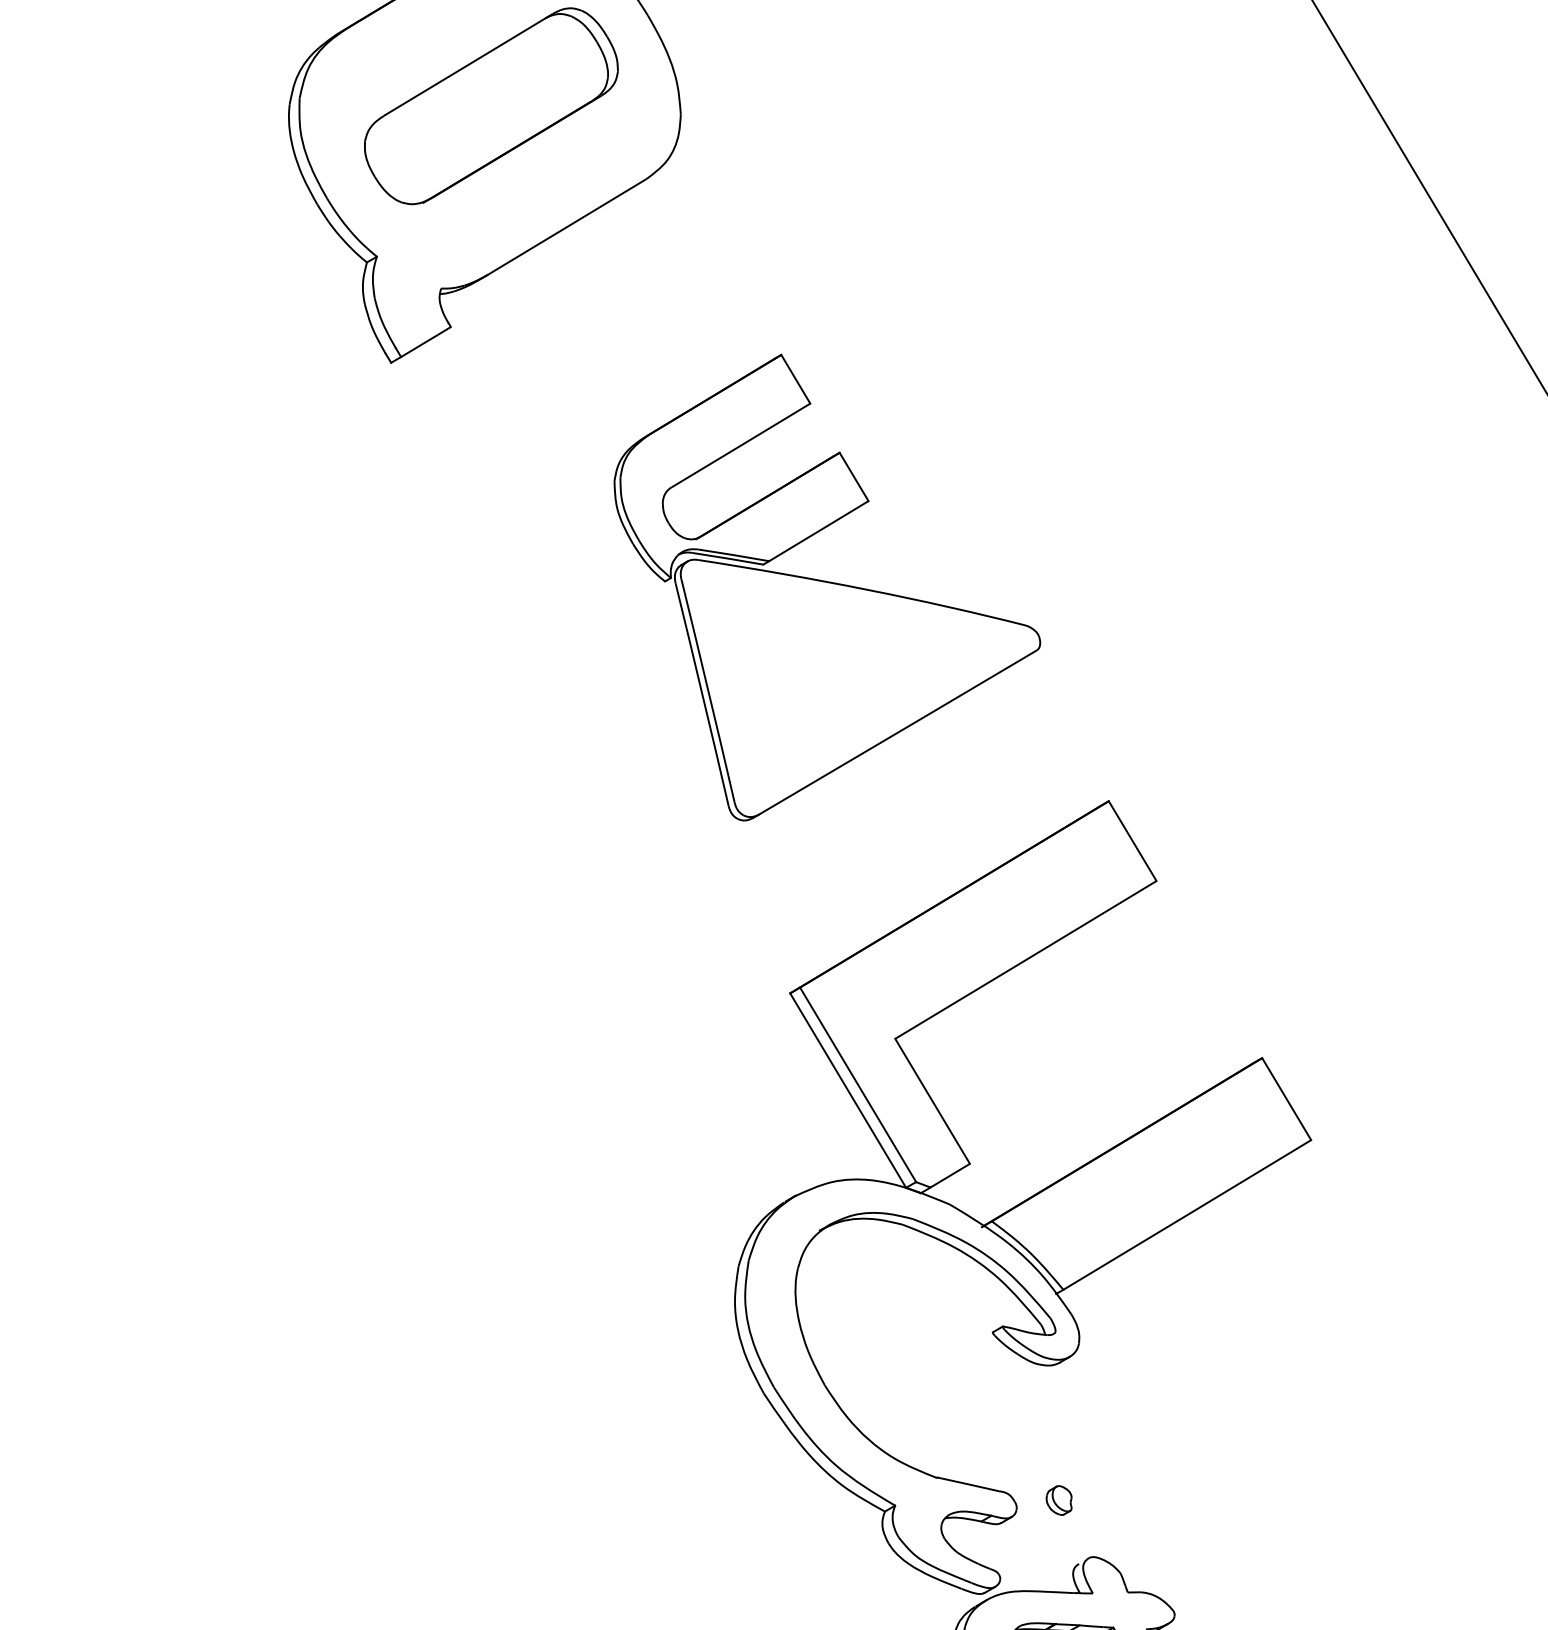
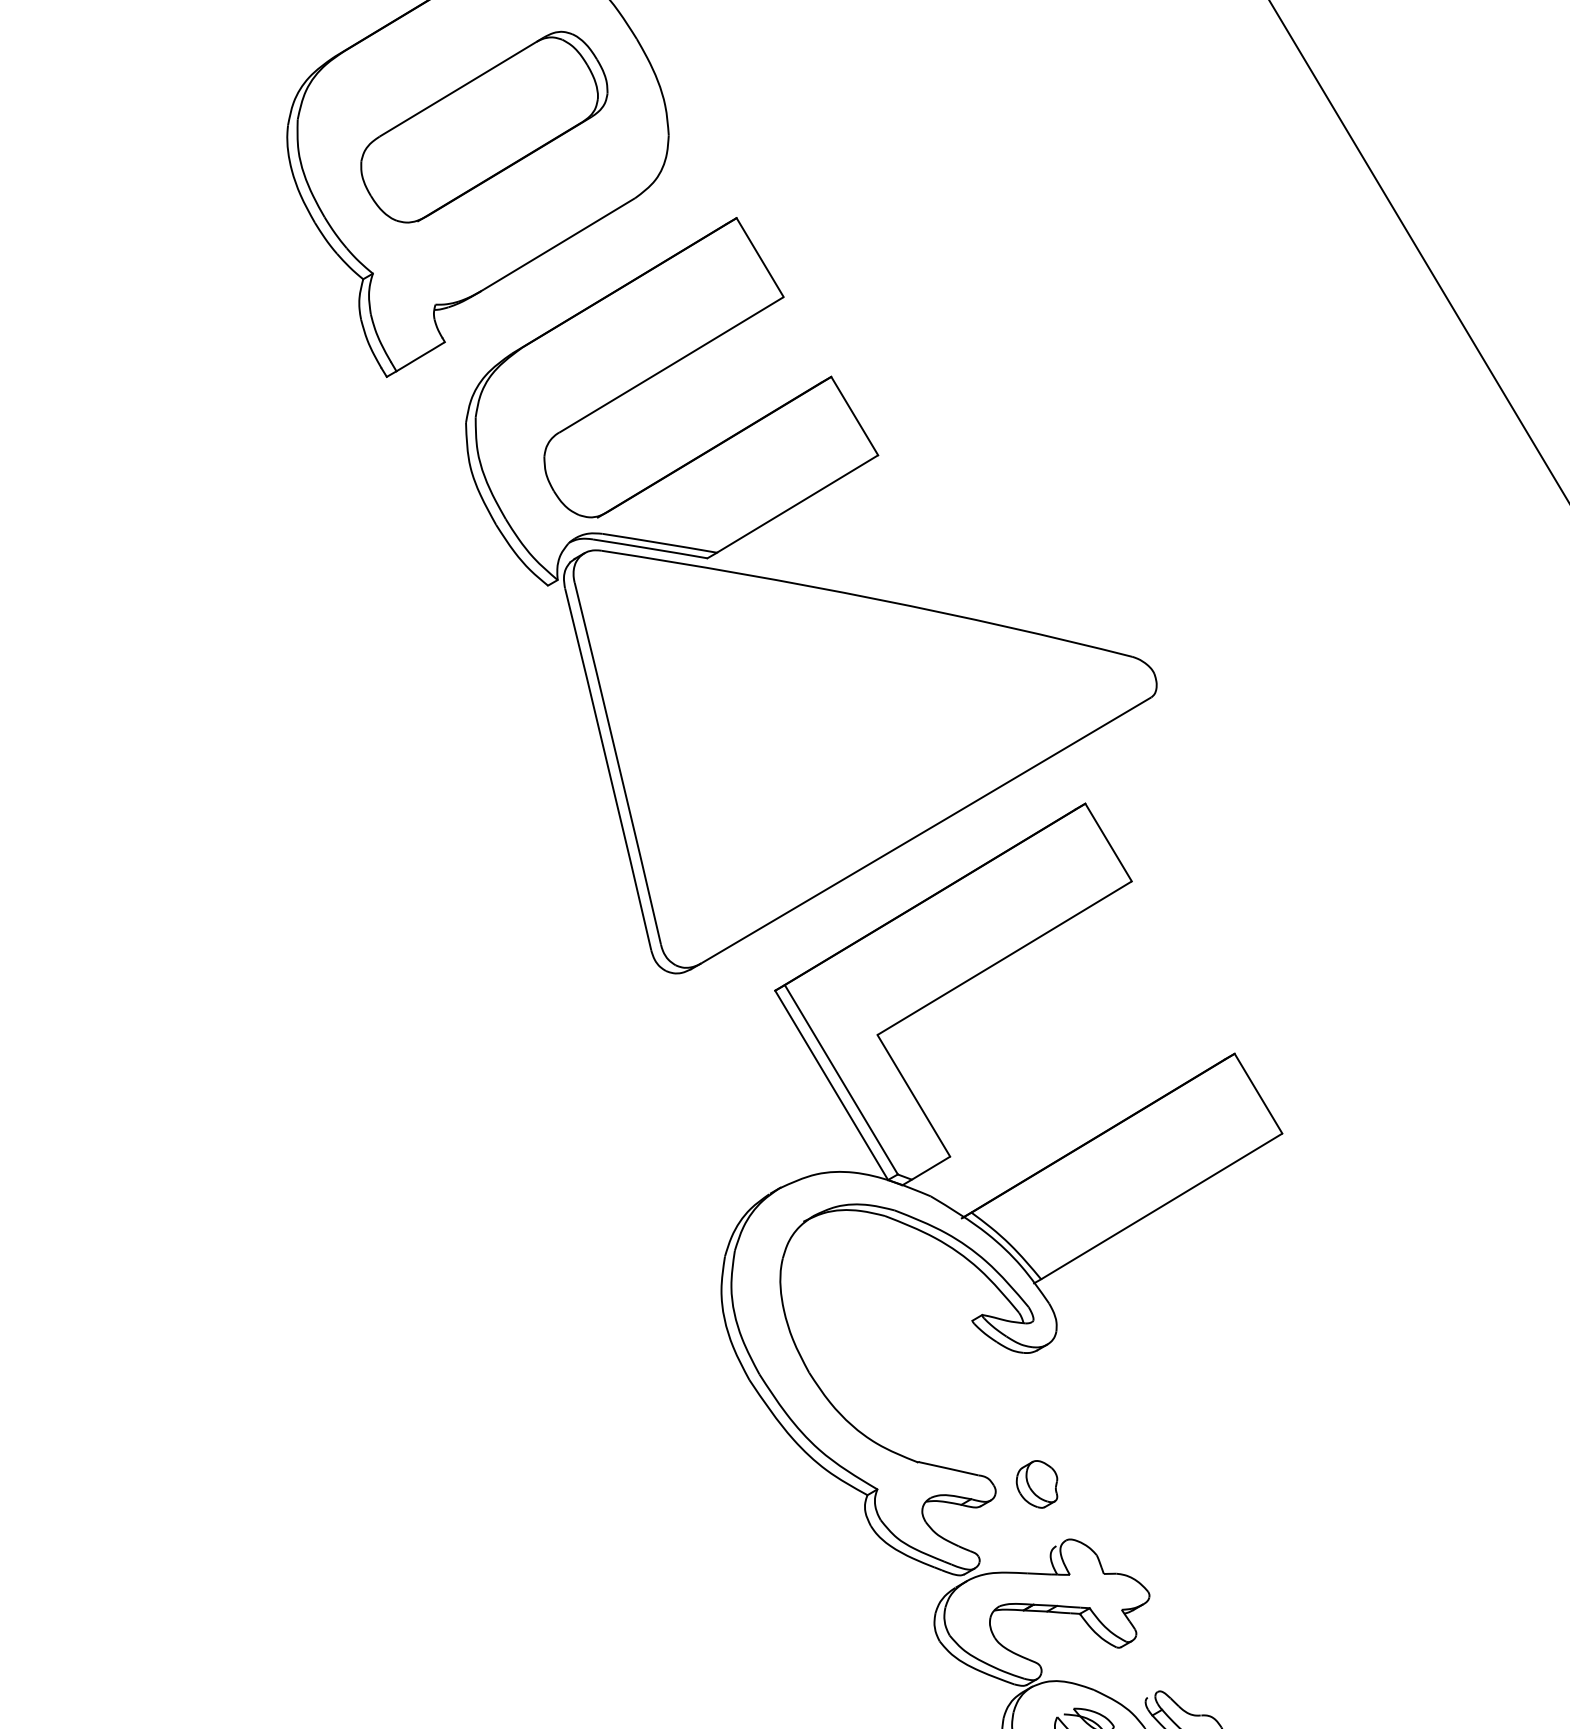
part: (827, 587) -> (811, 595), size x1.67
part: (1058, 1500) -> (1036, 1484), size x1.67

